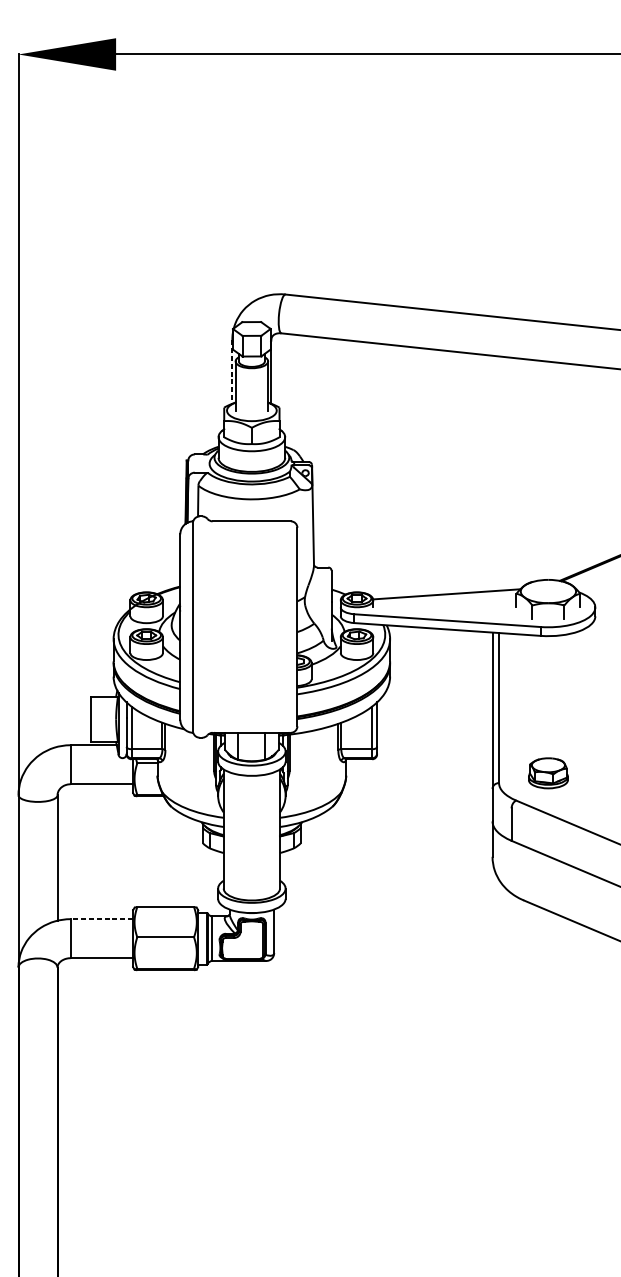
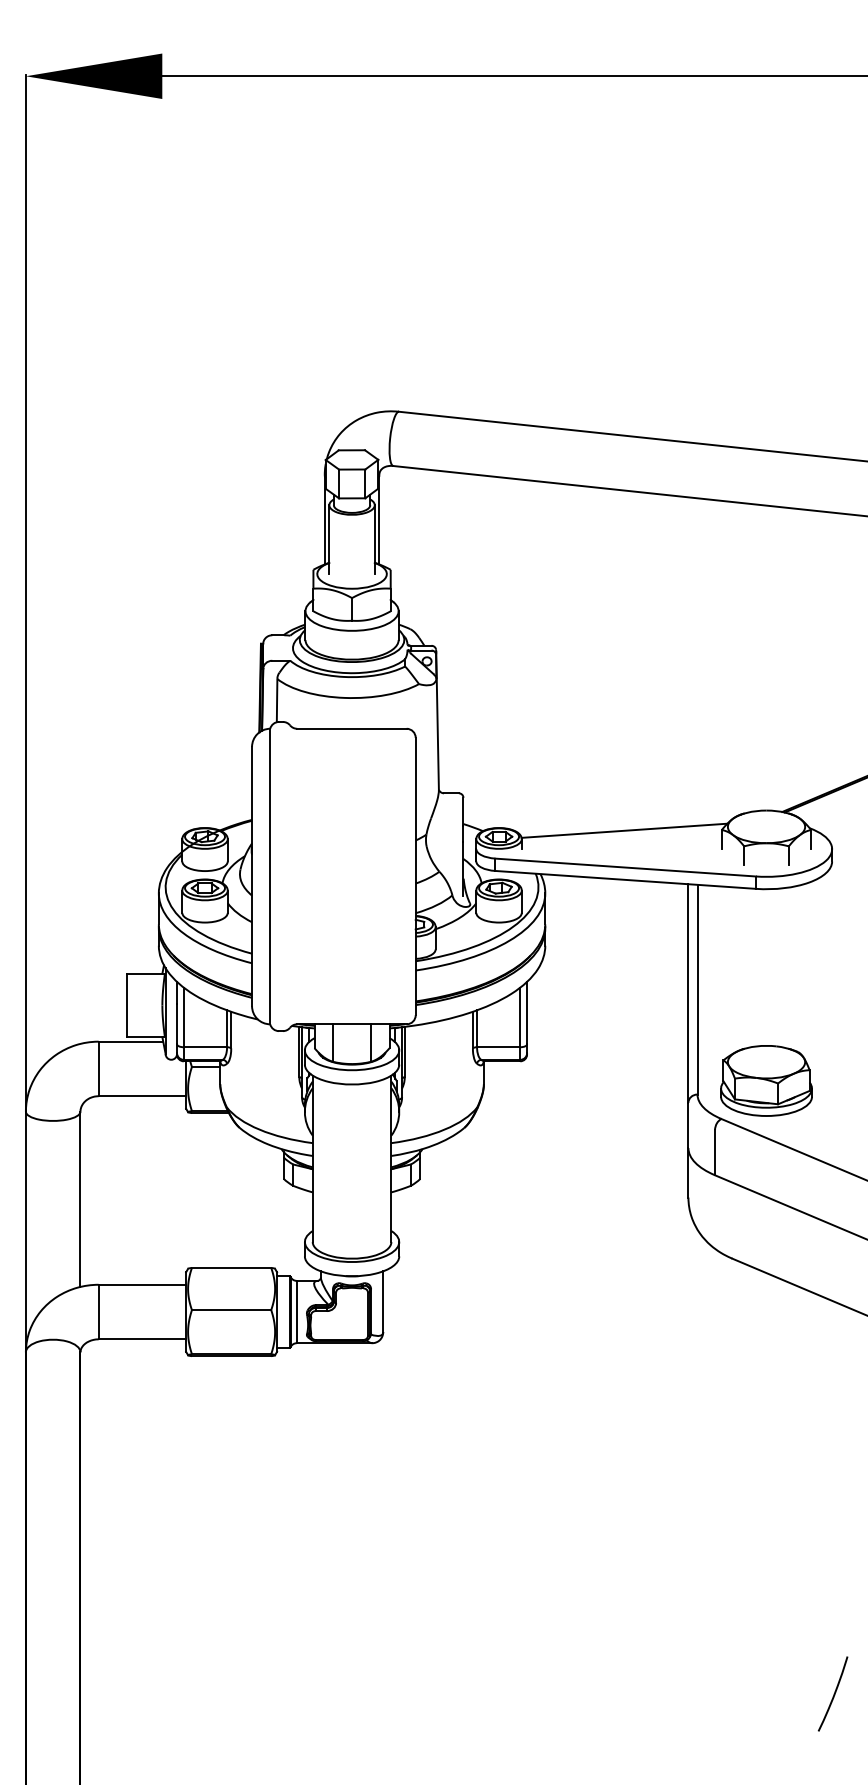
line: (232, 371) -> (324, 519), dashed -> solid
part: (548, 773) -> (766, 1080), size x1.67
line: (101, 918) -> (142, 1284), dashed -> solid
curve: (596, 1212) -> (833, 1694), added

